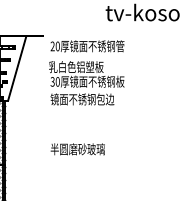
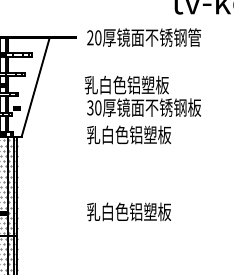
text: (87, 46) -> (144, 37), moved
text: (82, 99) -> (136, 135), 镜面不锈钢包边 -> 乳白色铝塑板
text: (77, 149) -> (128, 212), 半圆磨砂玻璃 -> 乳白色铝塑板

